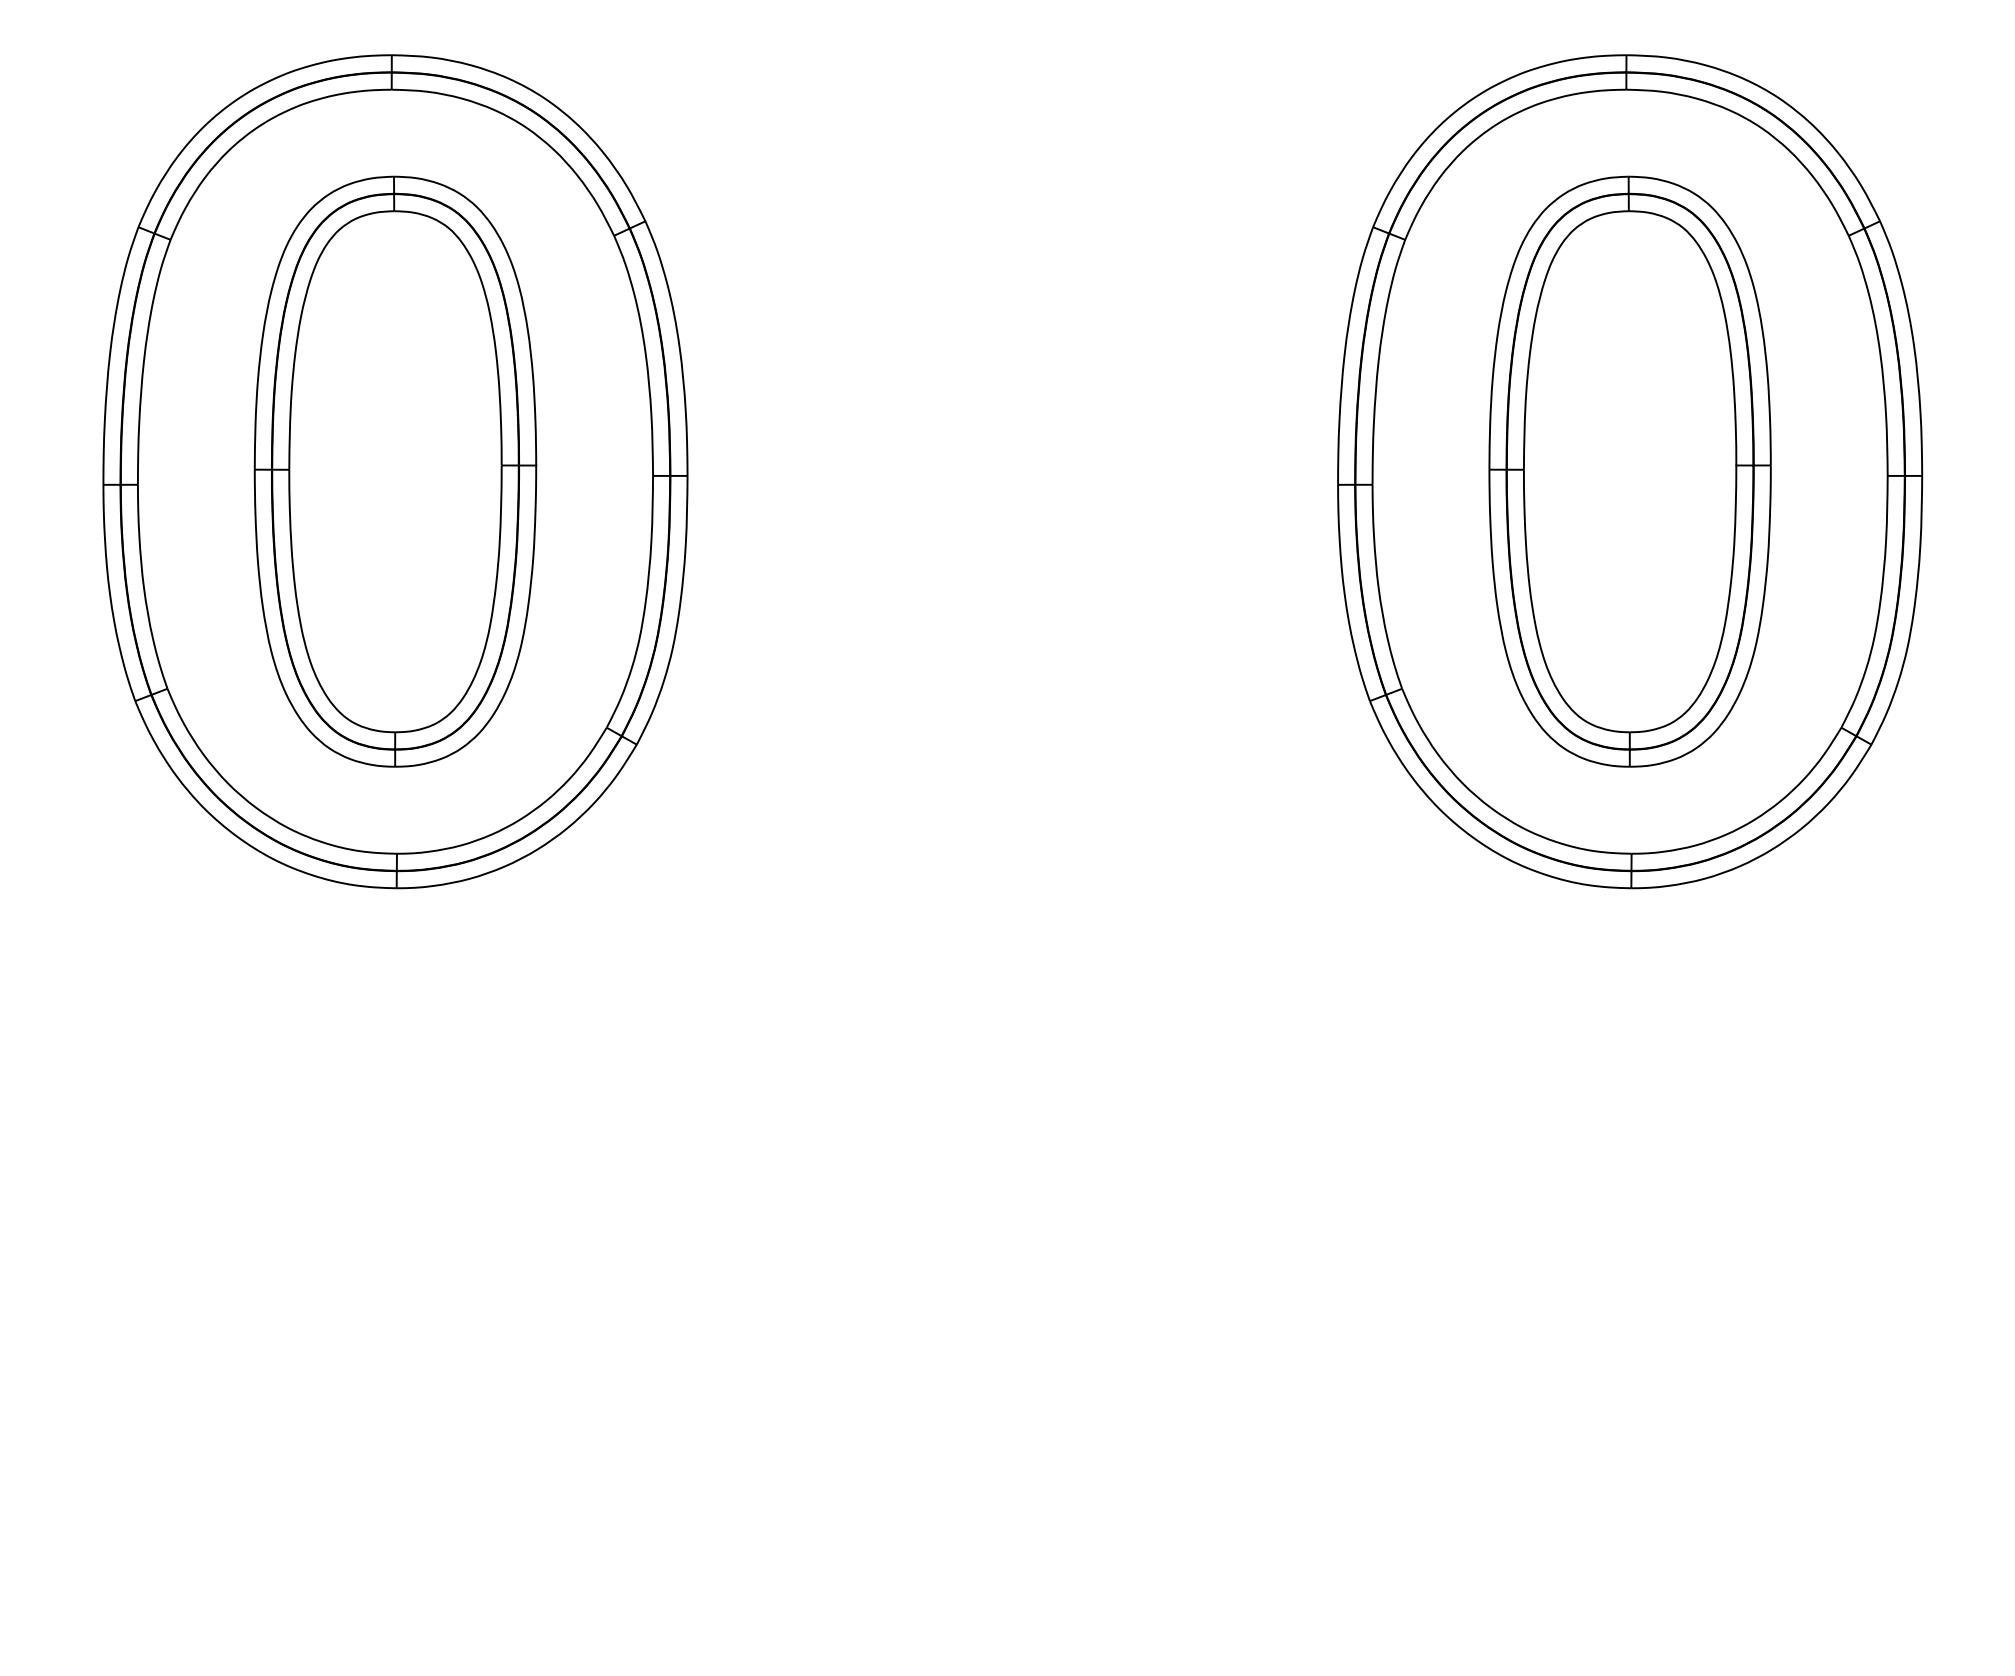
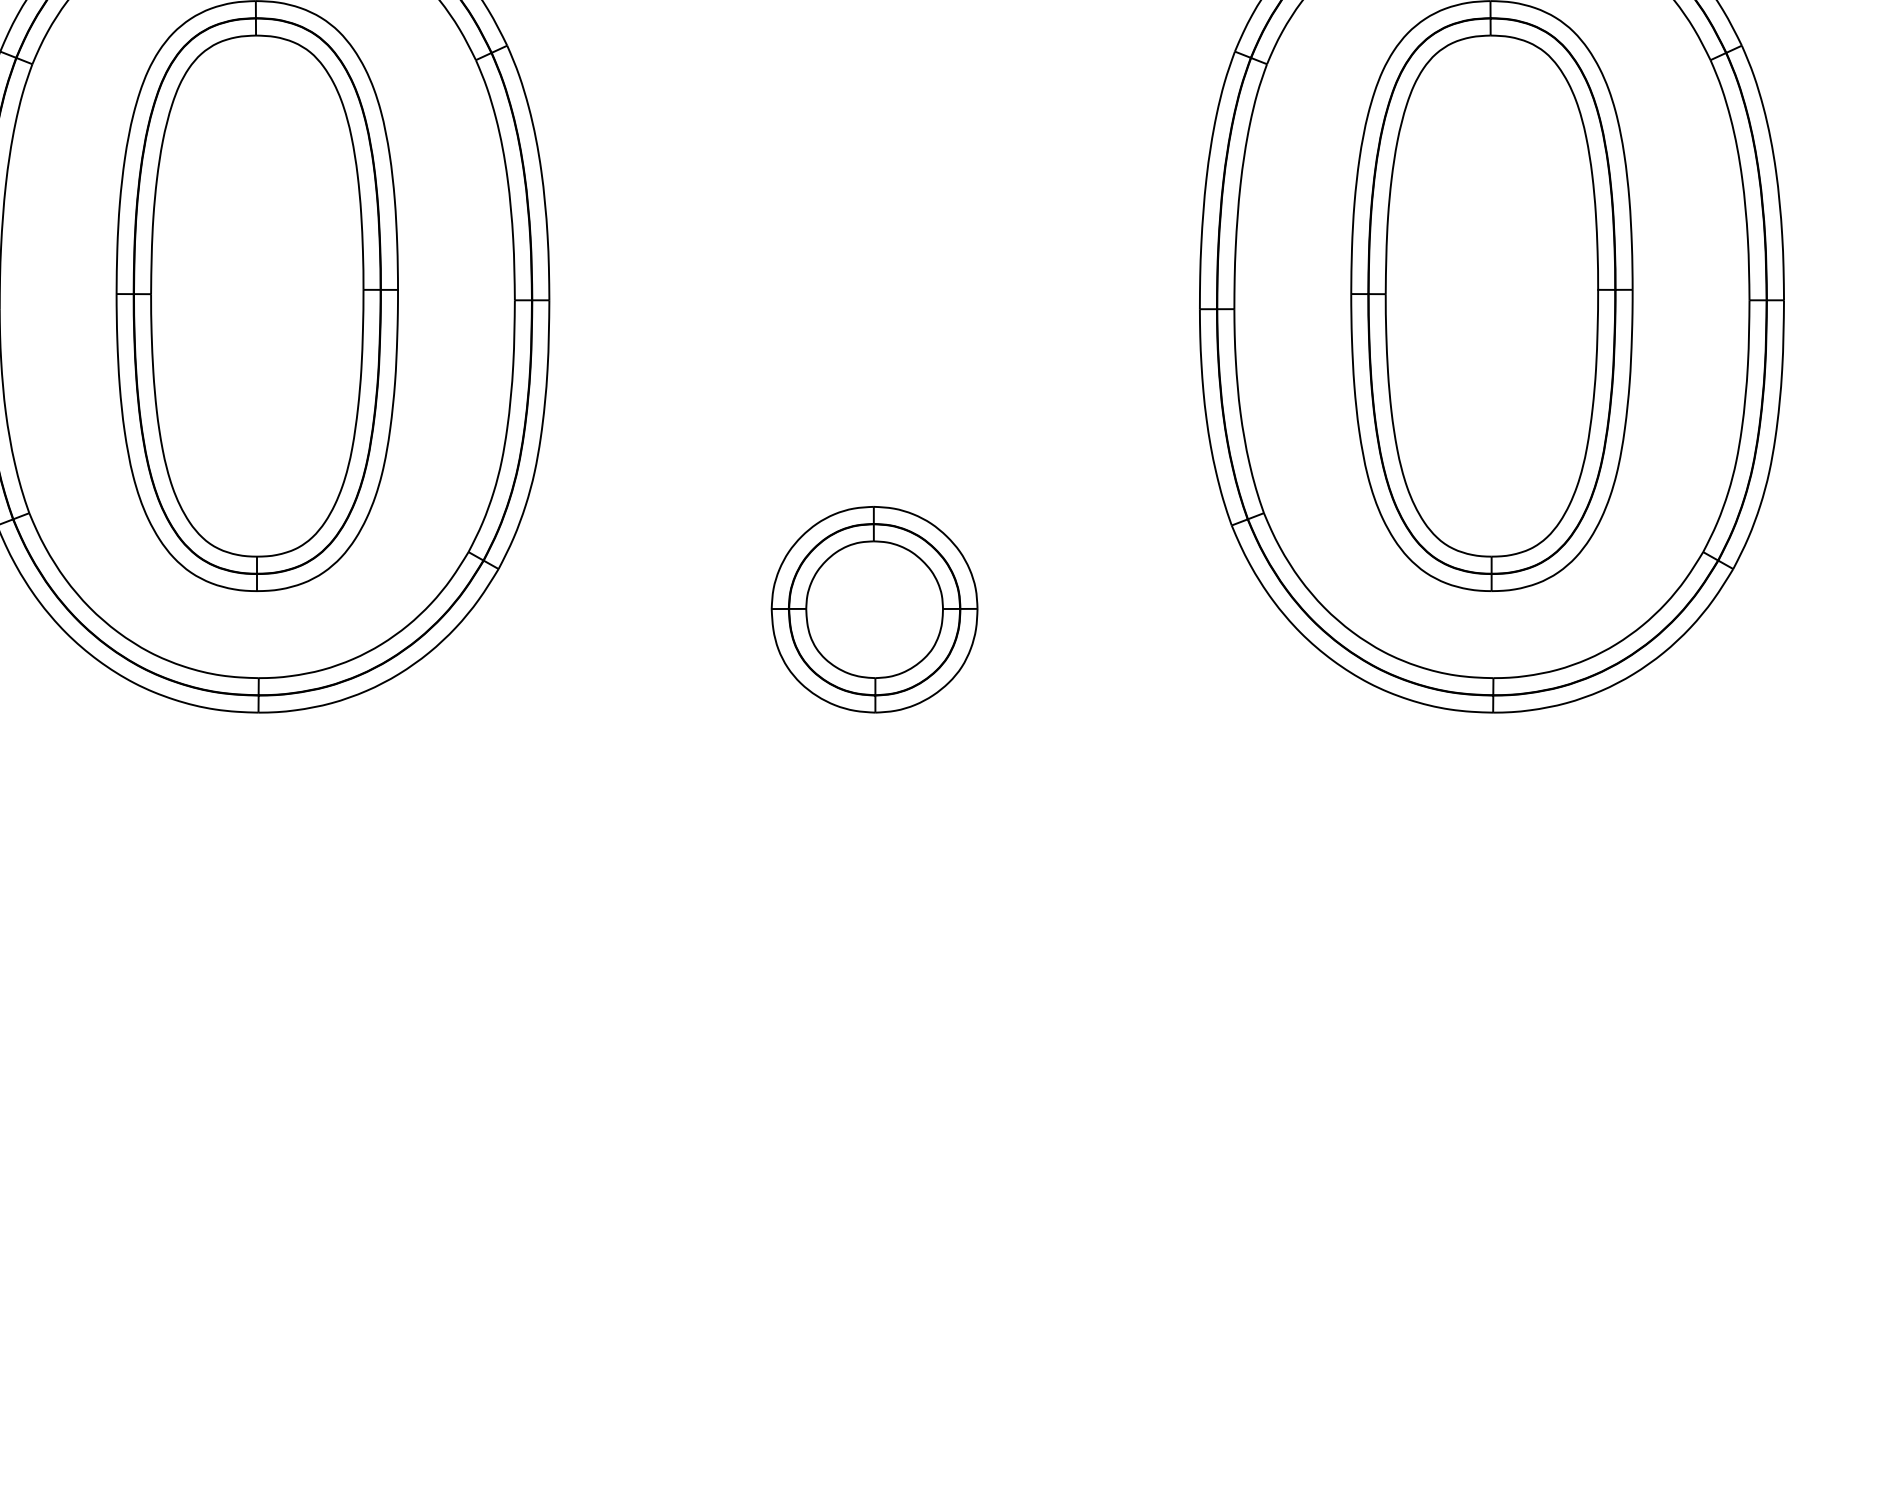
part: (1012, 785) -> (874, 609), added

